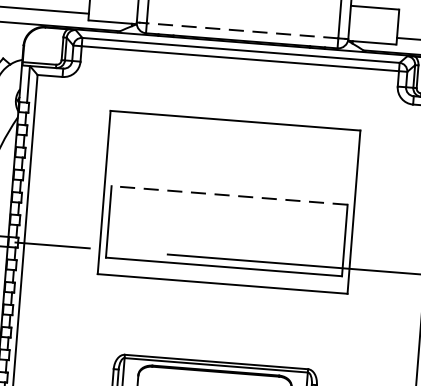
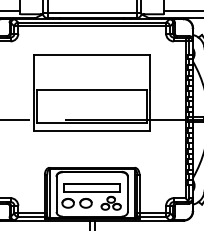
line: (243, 30) -> (92, 13), dashed -> solid
line: (230, 196) -> (92, 90), dashed -> solid

